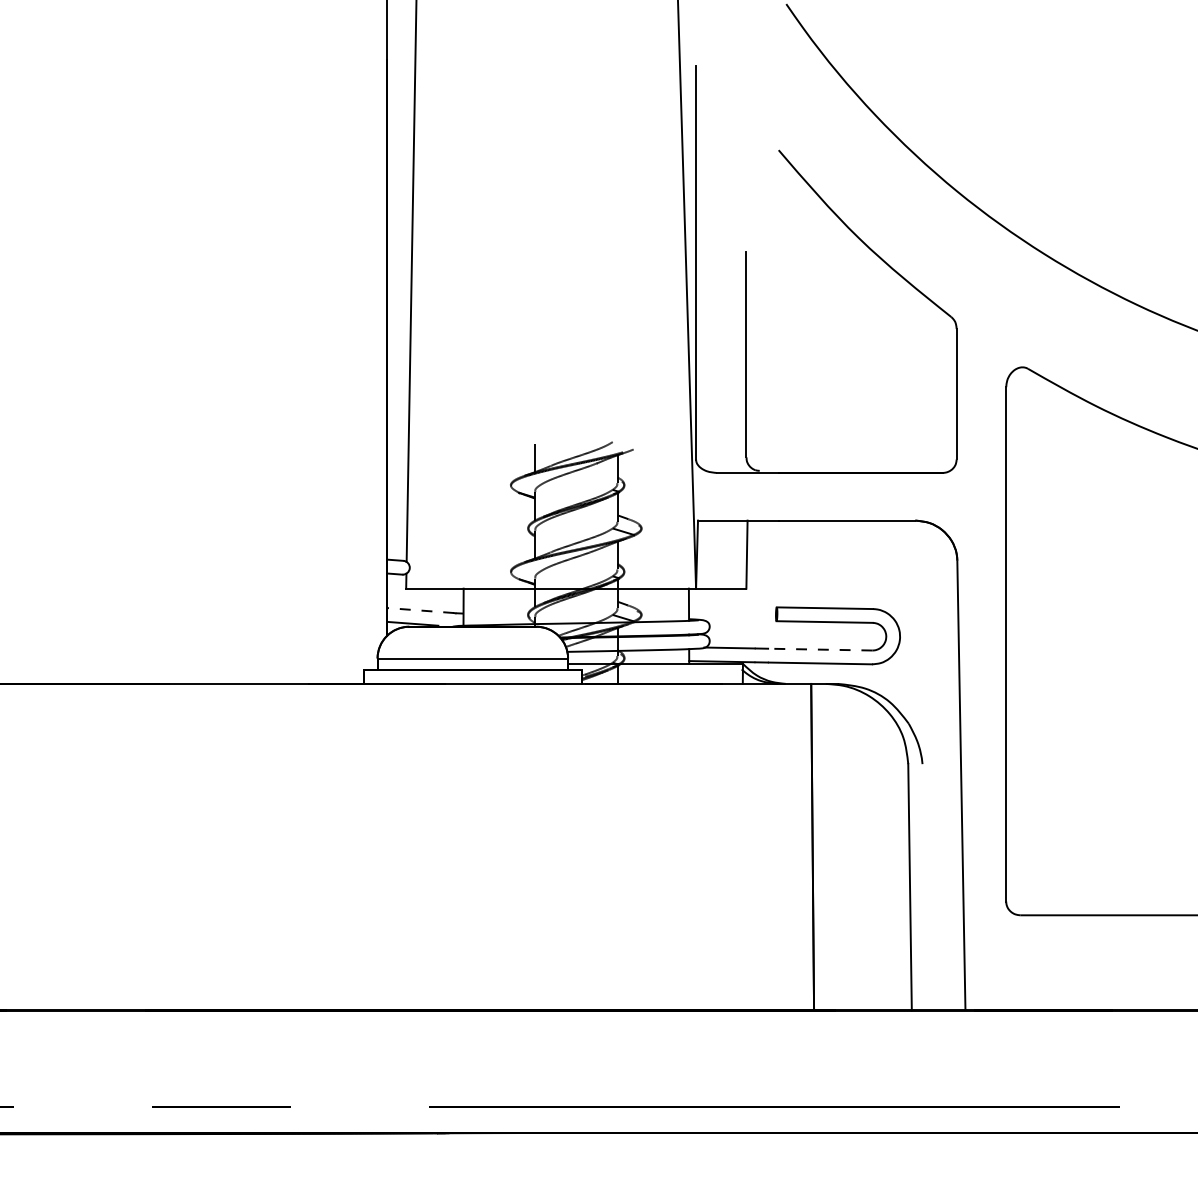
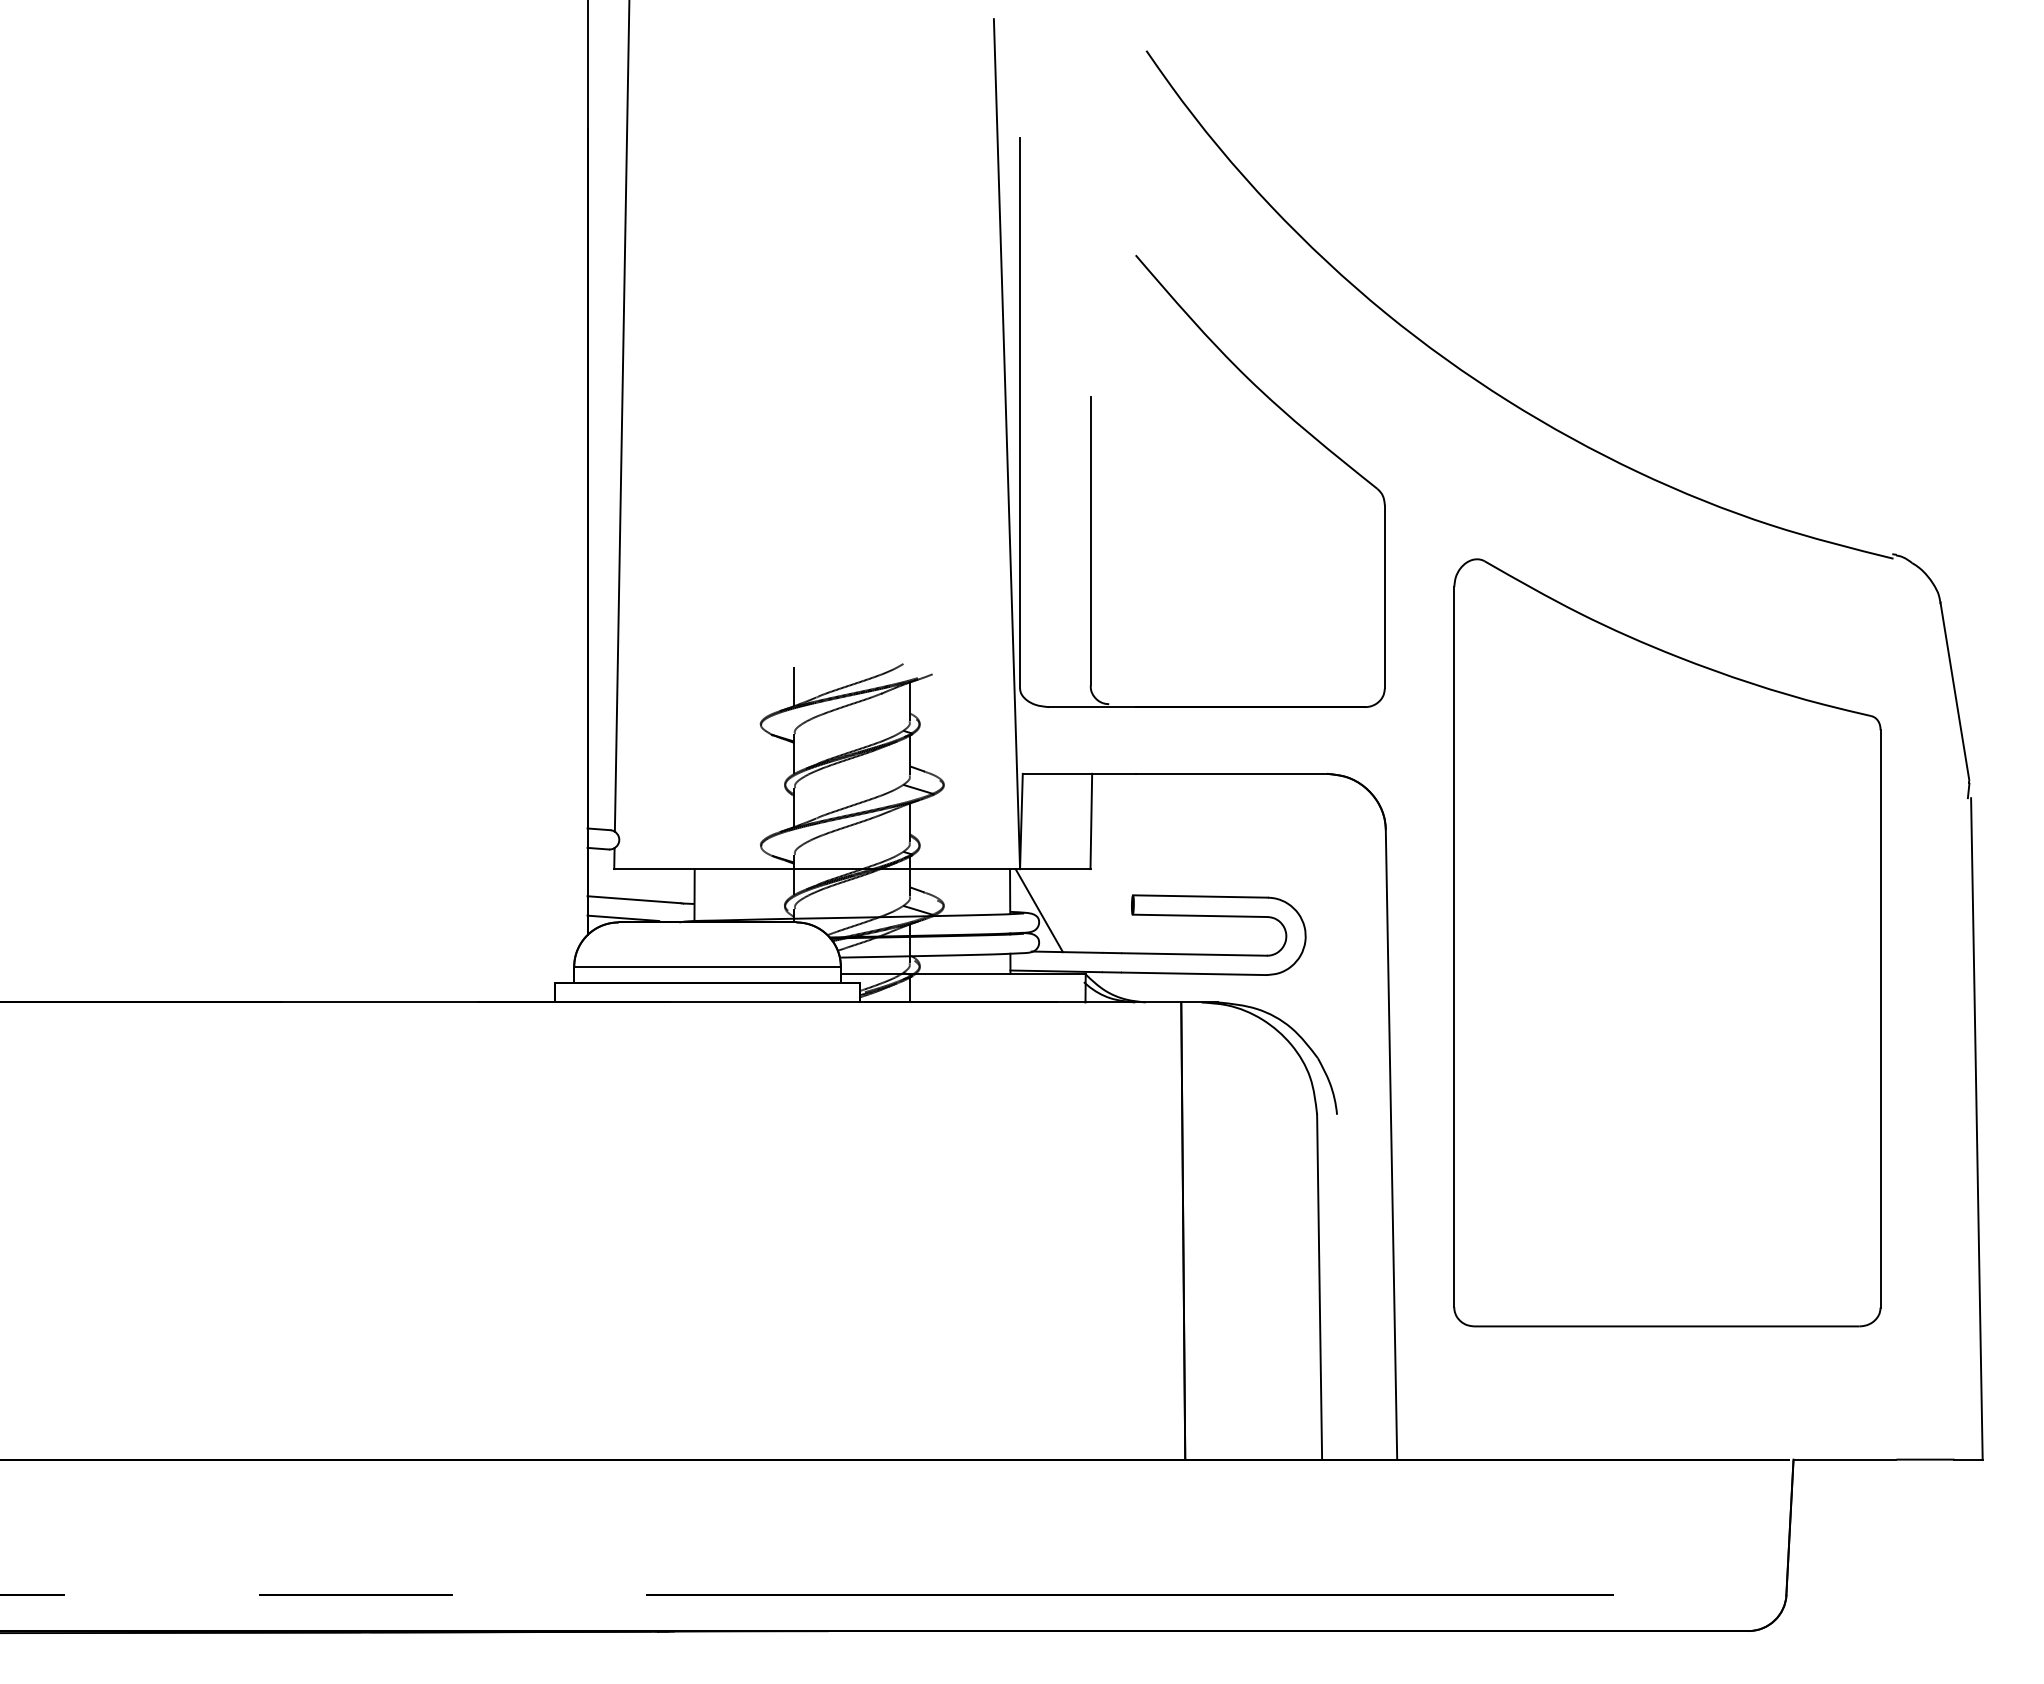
line: (419, 610) -> (633, 899), dashed -> solid
line: (709, 618) -> (1038, 910), added
line: (820, 649) -> (1194, 954), dashed -> solid

